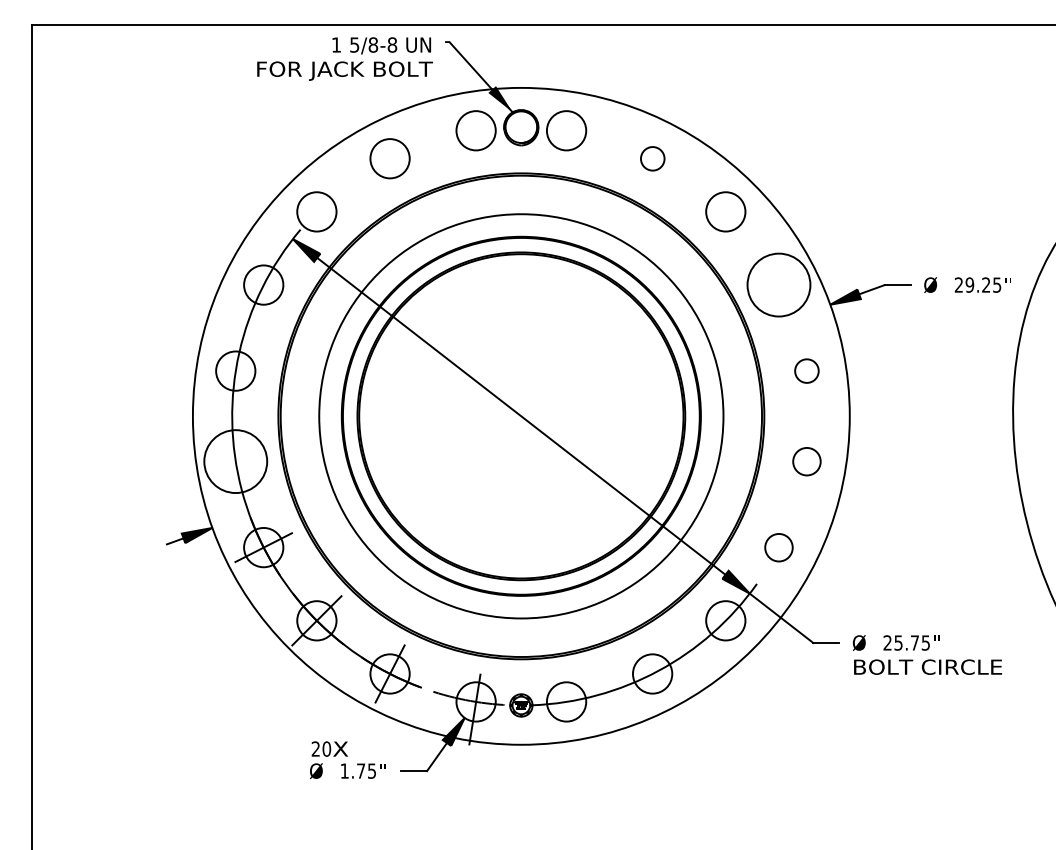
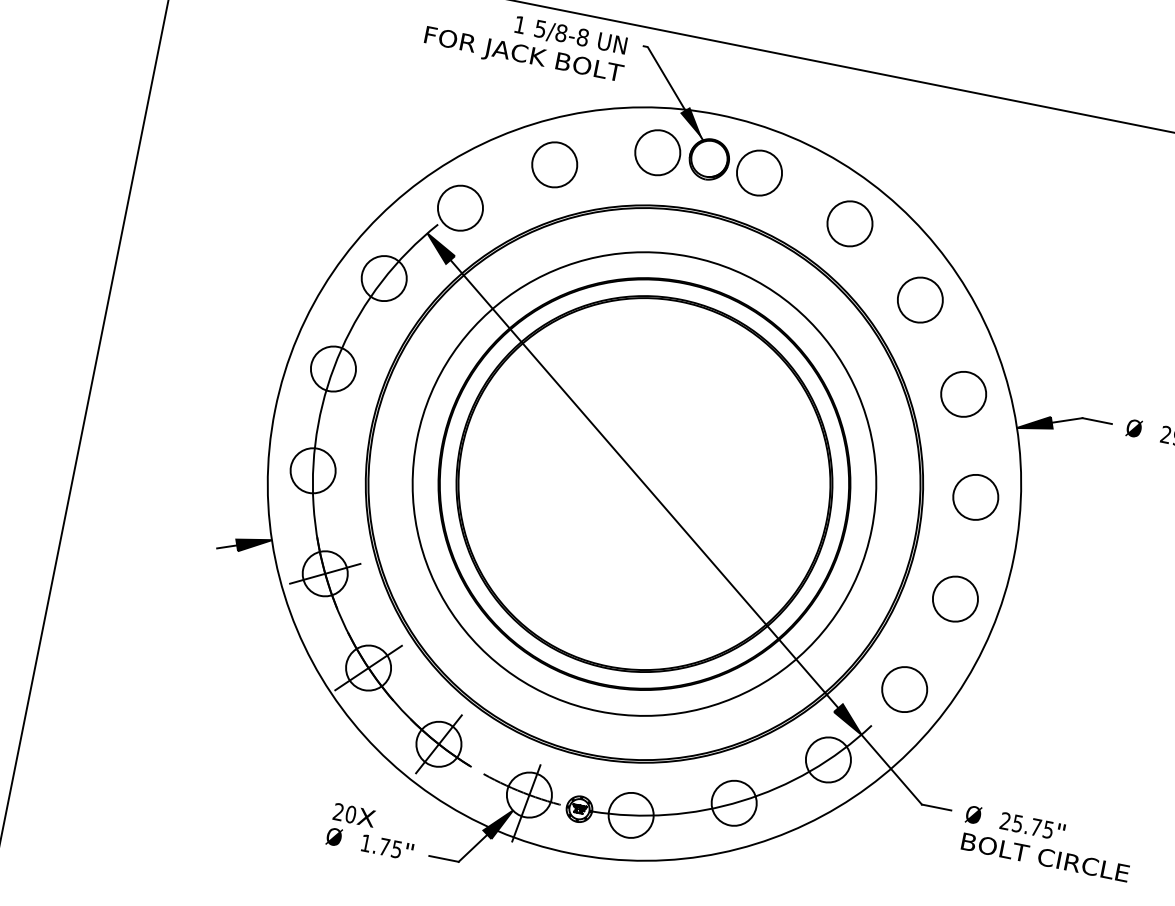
circle: (652, 158) -> (849, 223), size x1.67
circle: (778, 284) -> (963, 393), size x0.62
circle: (806, 370) -> (975, 496), size x1.67
circle: (235, 461) -> (312, 470), size x0.62
circle: (806, 461) -> (954, 598), size x1.43
circle: (778, 547) -> (904, 689), size x1.43

